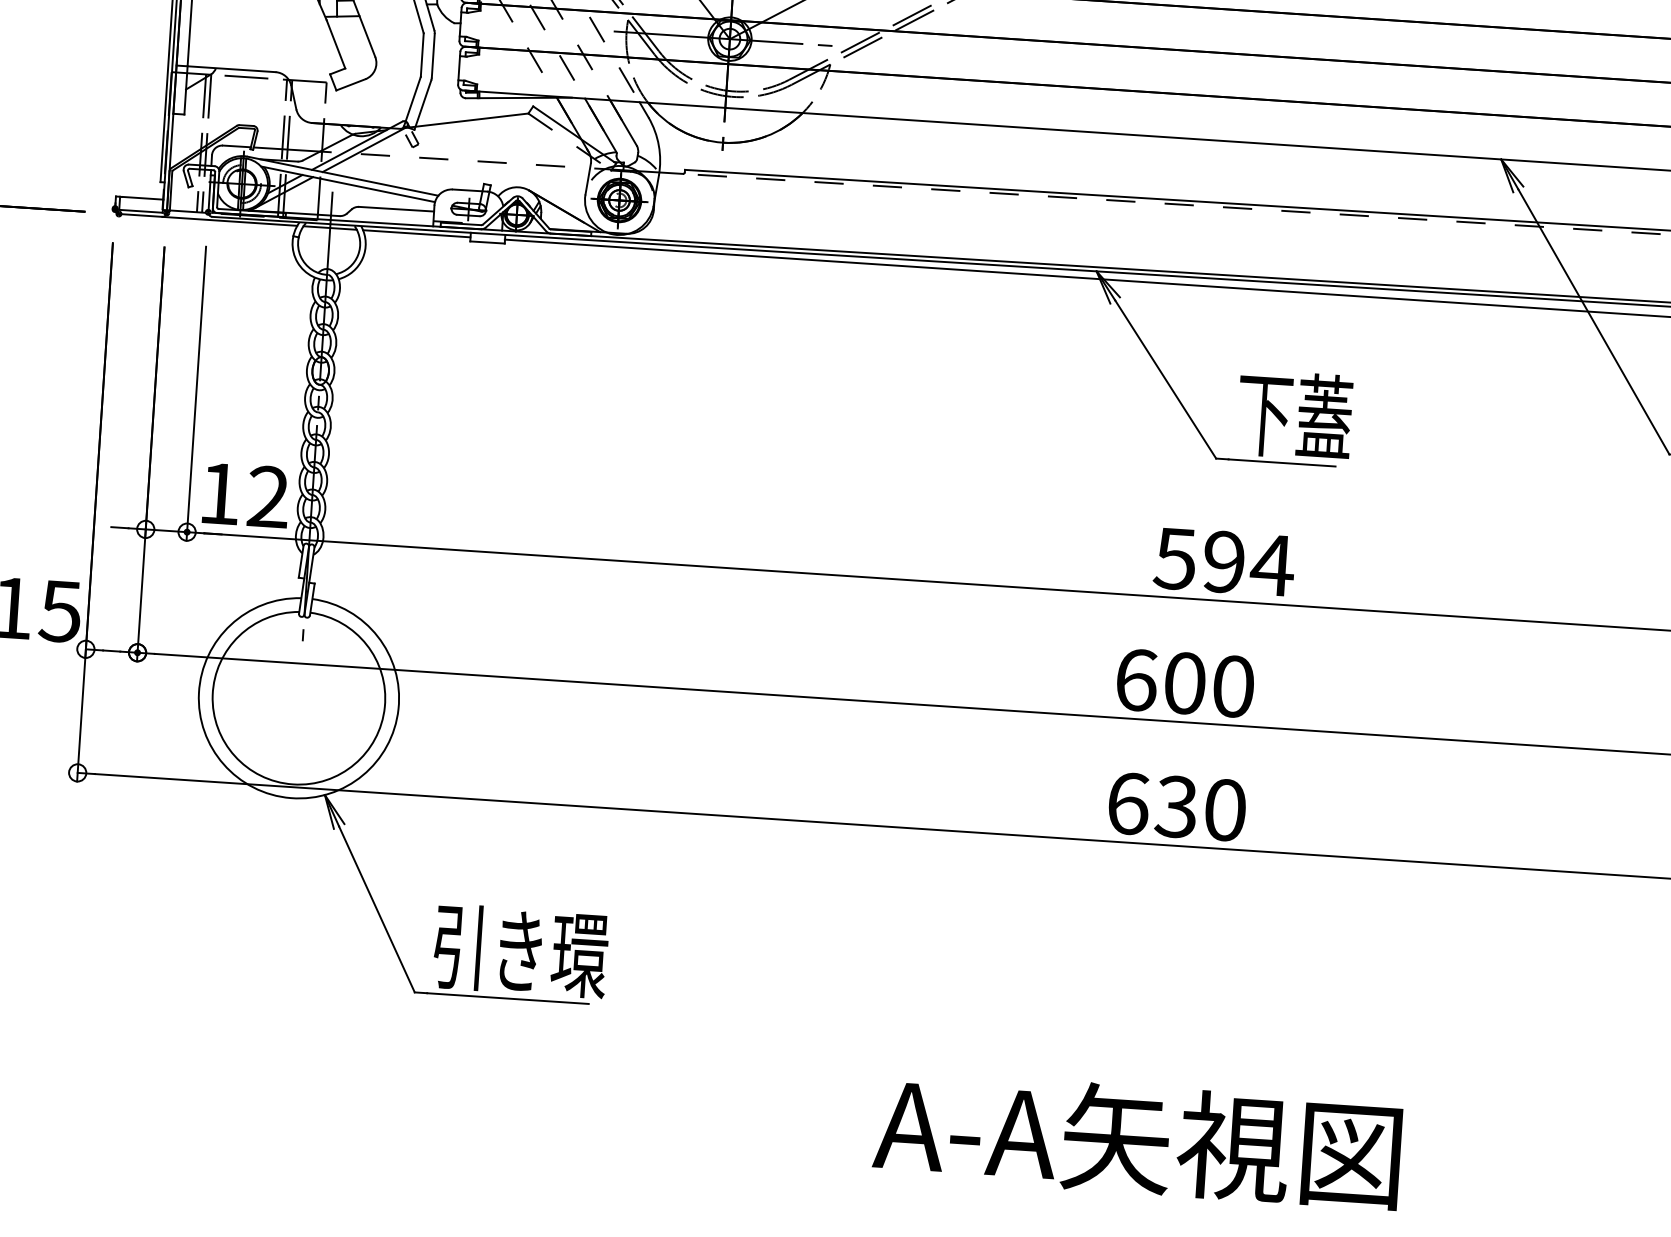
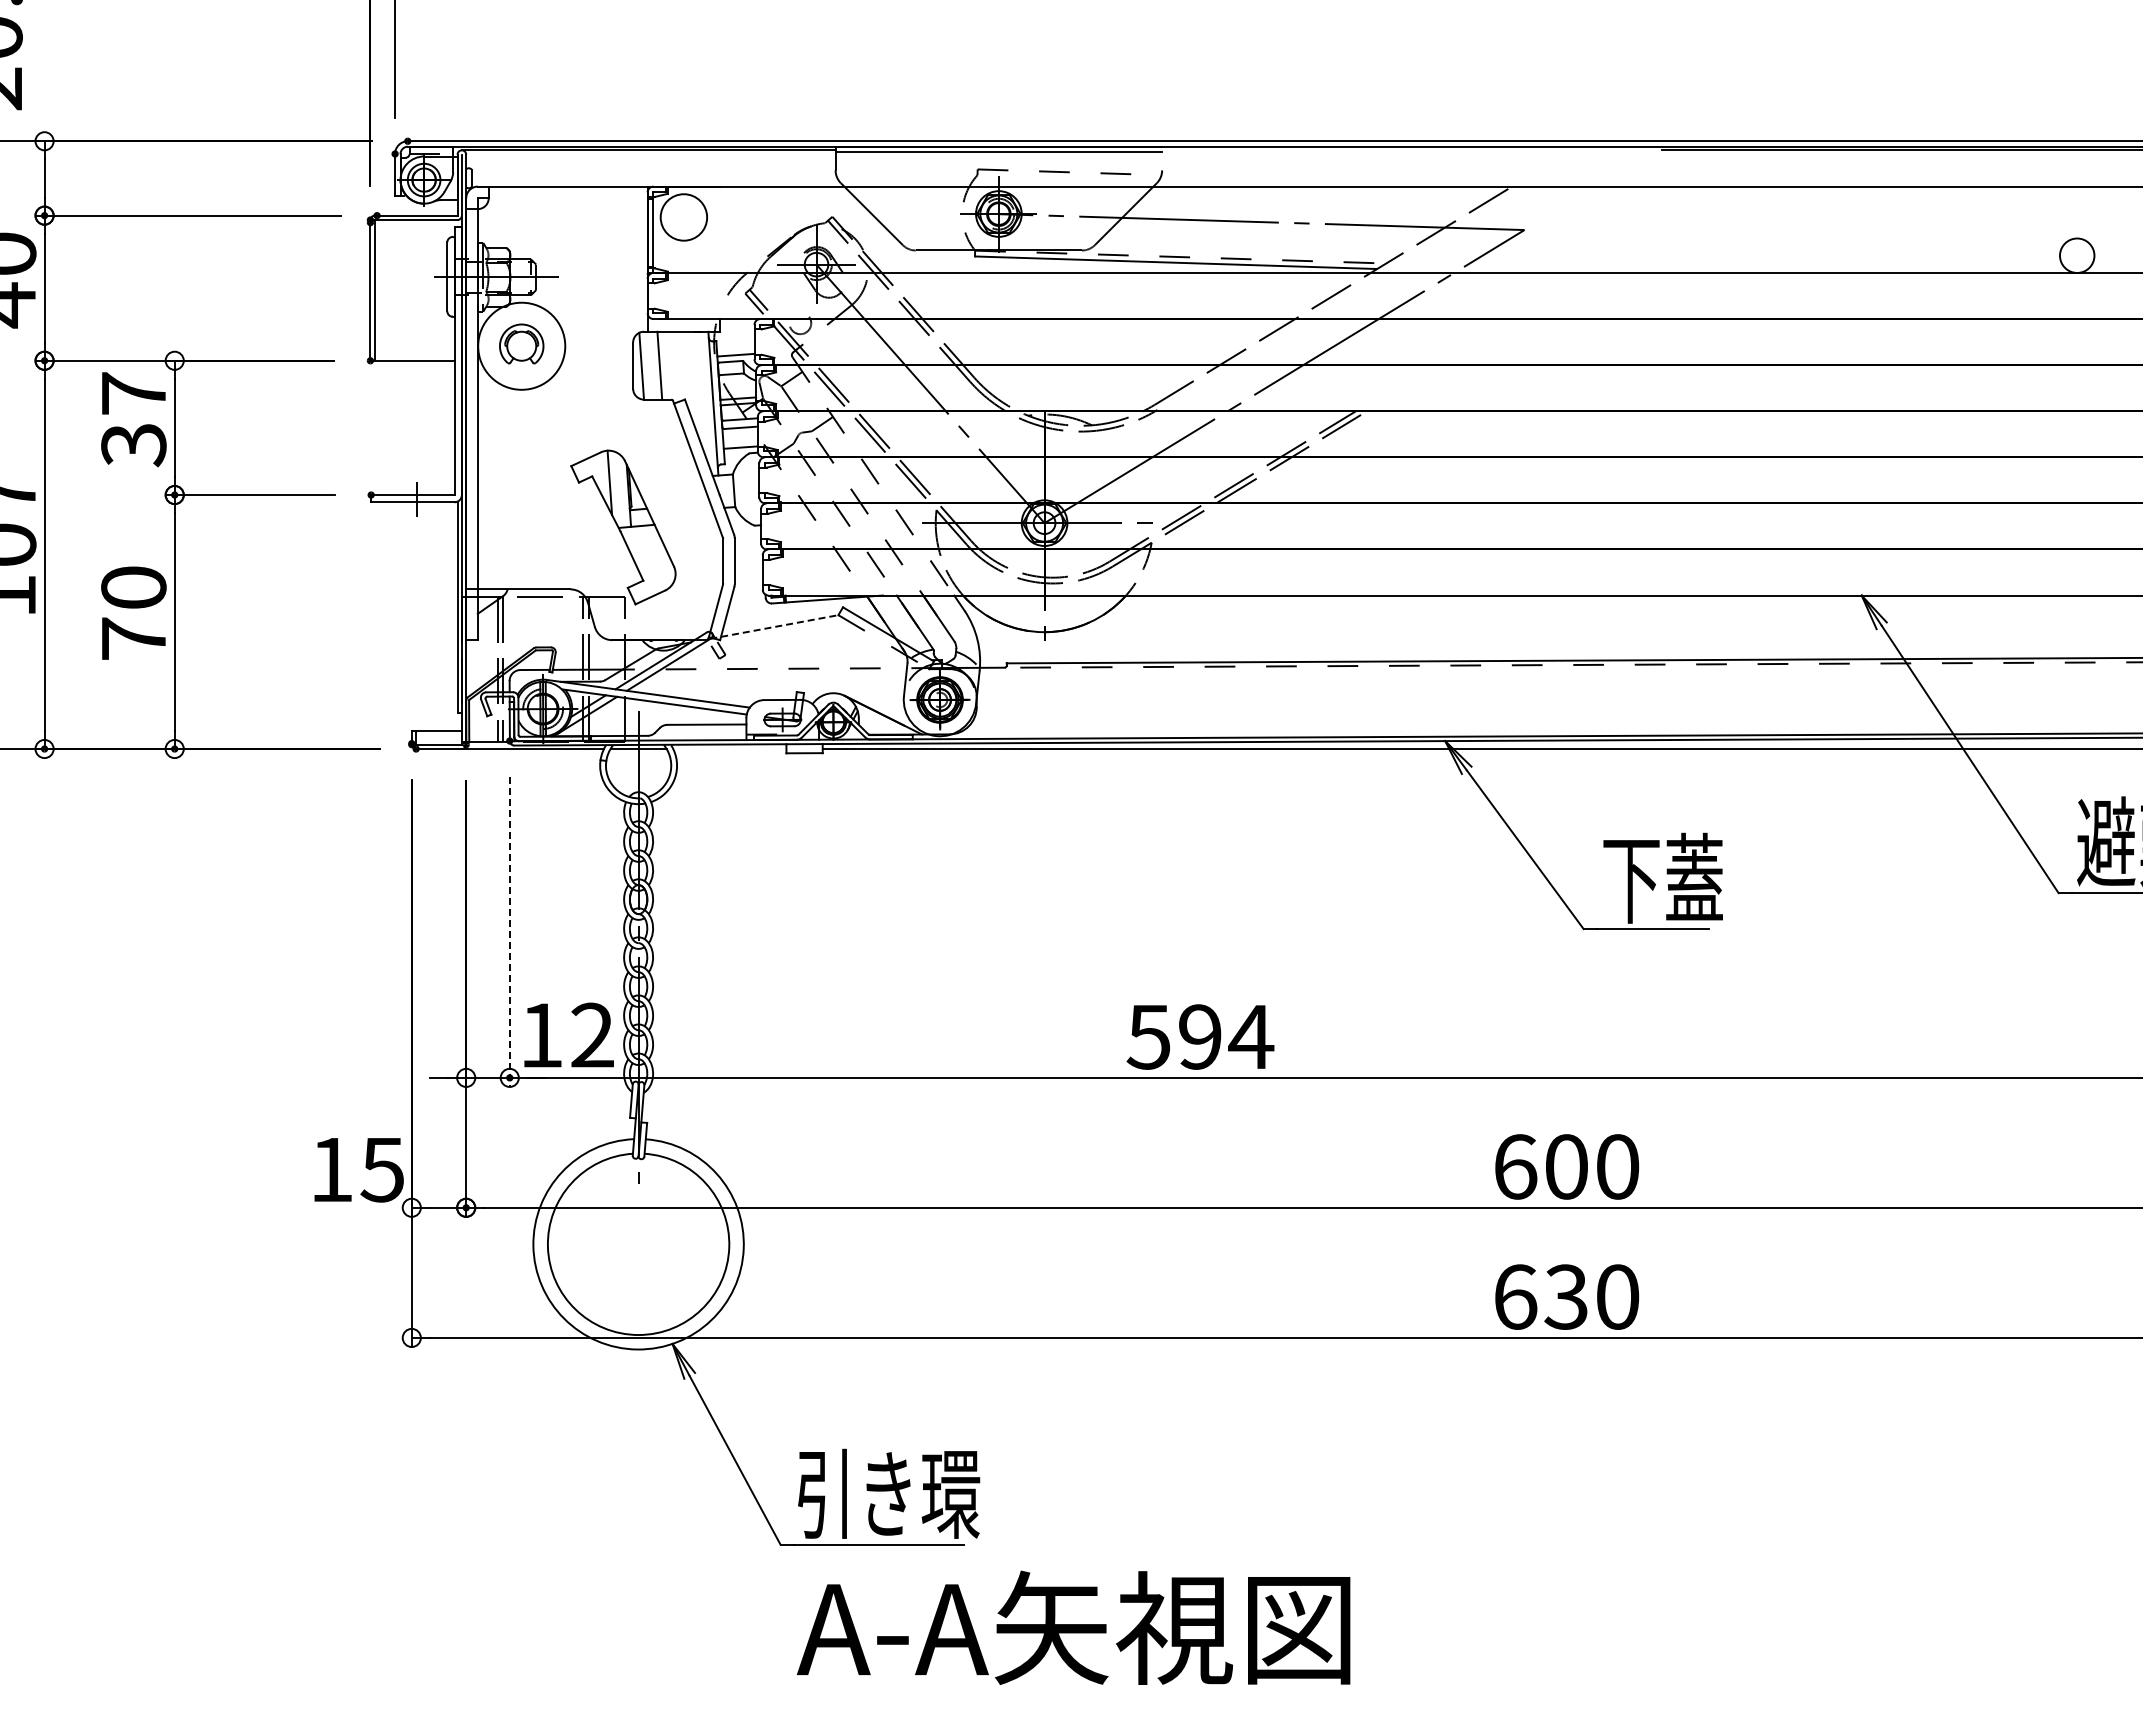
line: (466, 120) -> (774, 626), solid -> dashed
line: (416, 234) -> (729, 749), removed
line: (196, 394) -> (509, 932), solid -> dashed
text: (1224, 561) -> (1200, 1036), moved
text: (1137, 1139) -> (1073, 1627), moved

